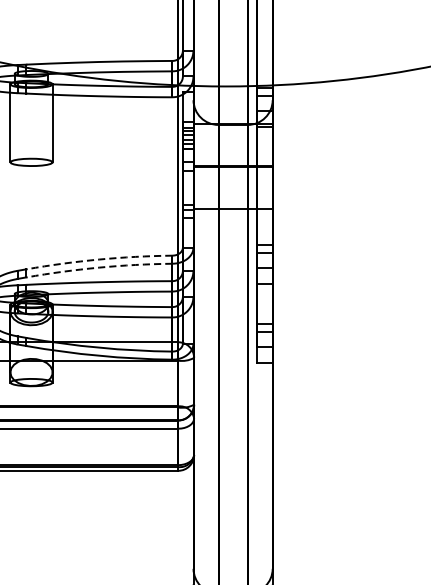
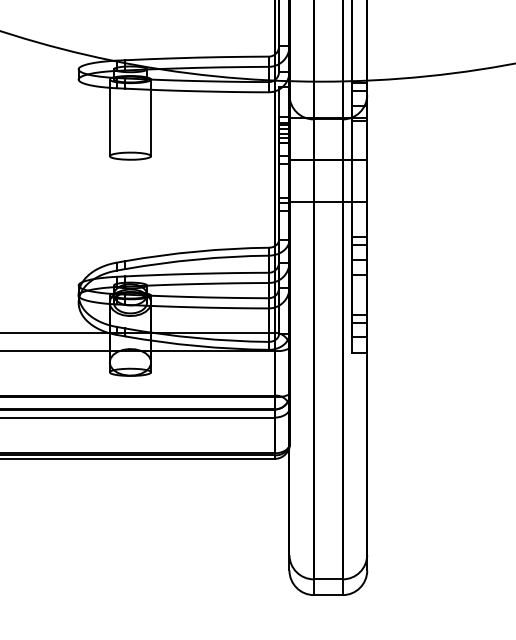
arc: (98, 259) -> (196, 251), dashed -> solid
arc: (98, 267) -> (196, 259), dashed -> solid

